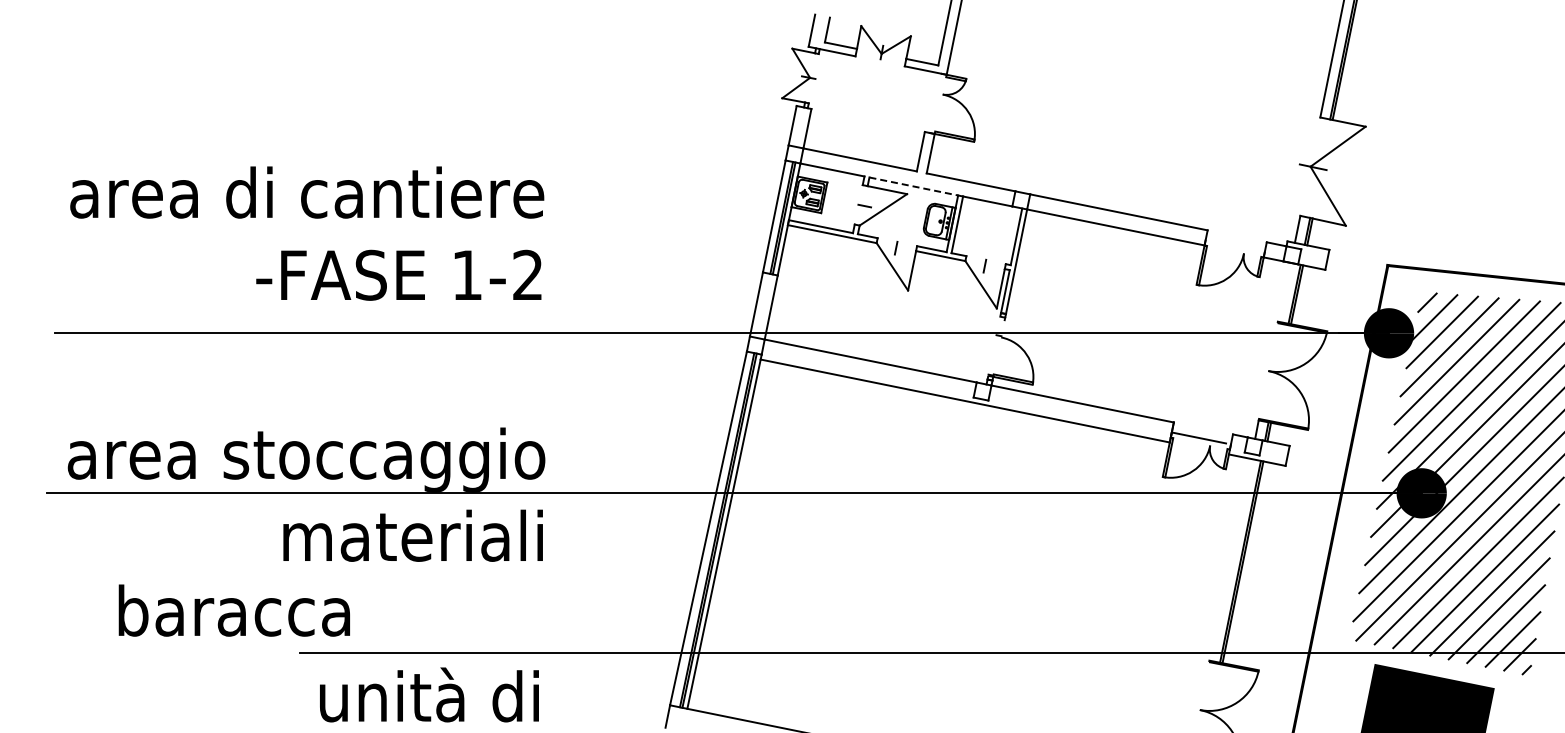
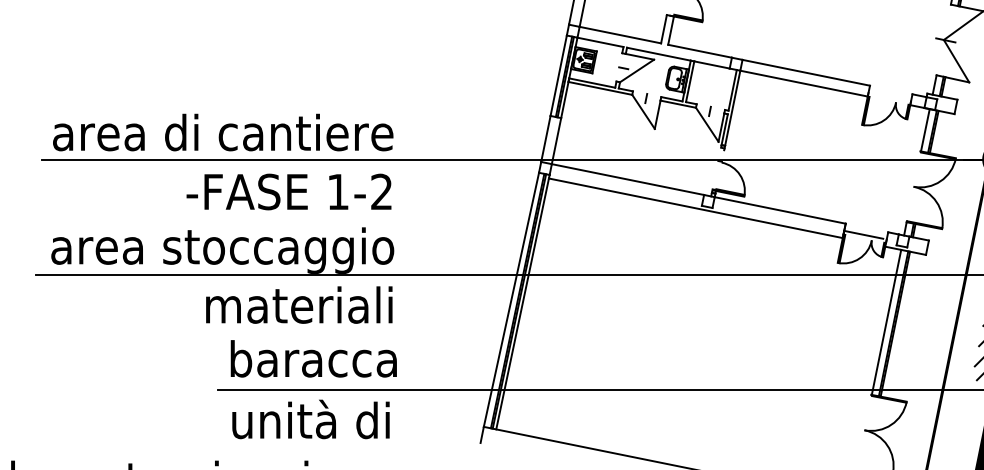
line: (914, 186) -> (659, 54), dashed -> solid
text: (307, 233) -> (223, 161), moved
line: (1284, 292) -> (925, 130), added
line: (1230, 559) -> (886, 322), added
text: (233, 610) -> (313, 358), moved

